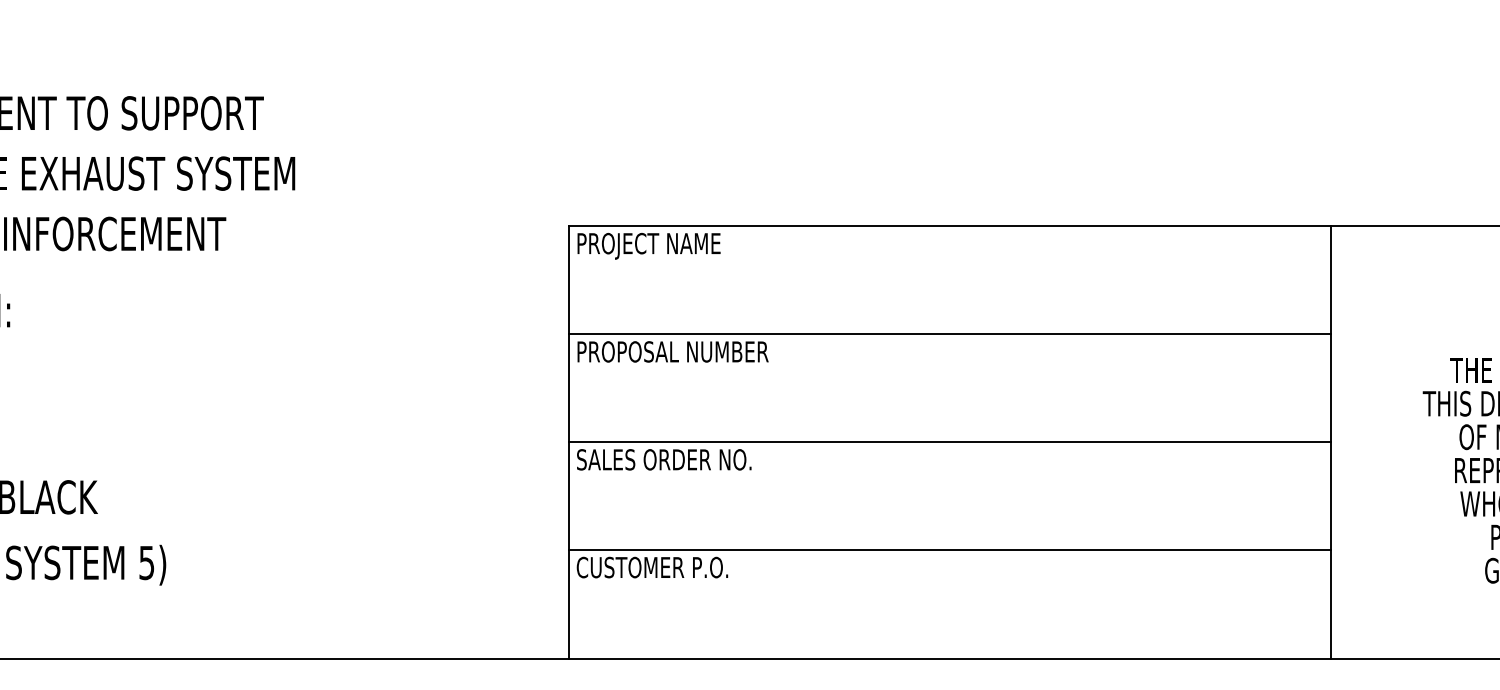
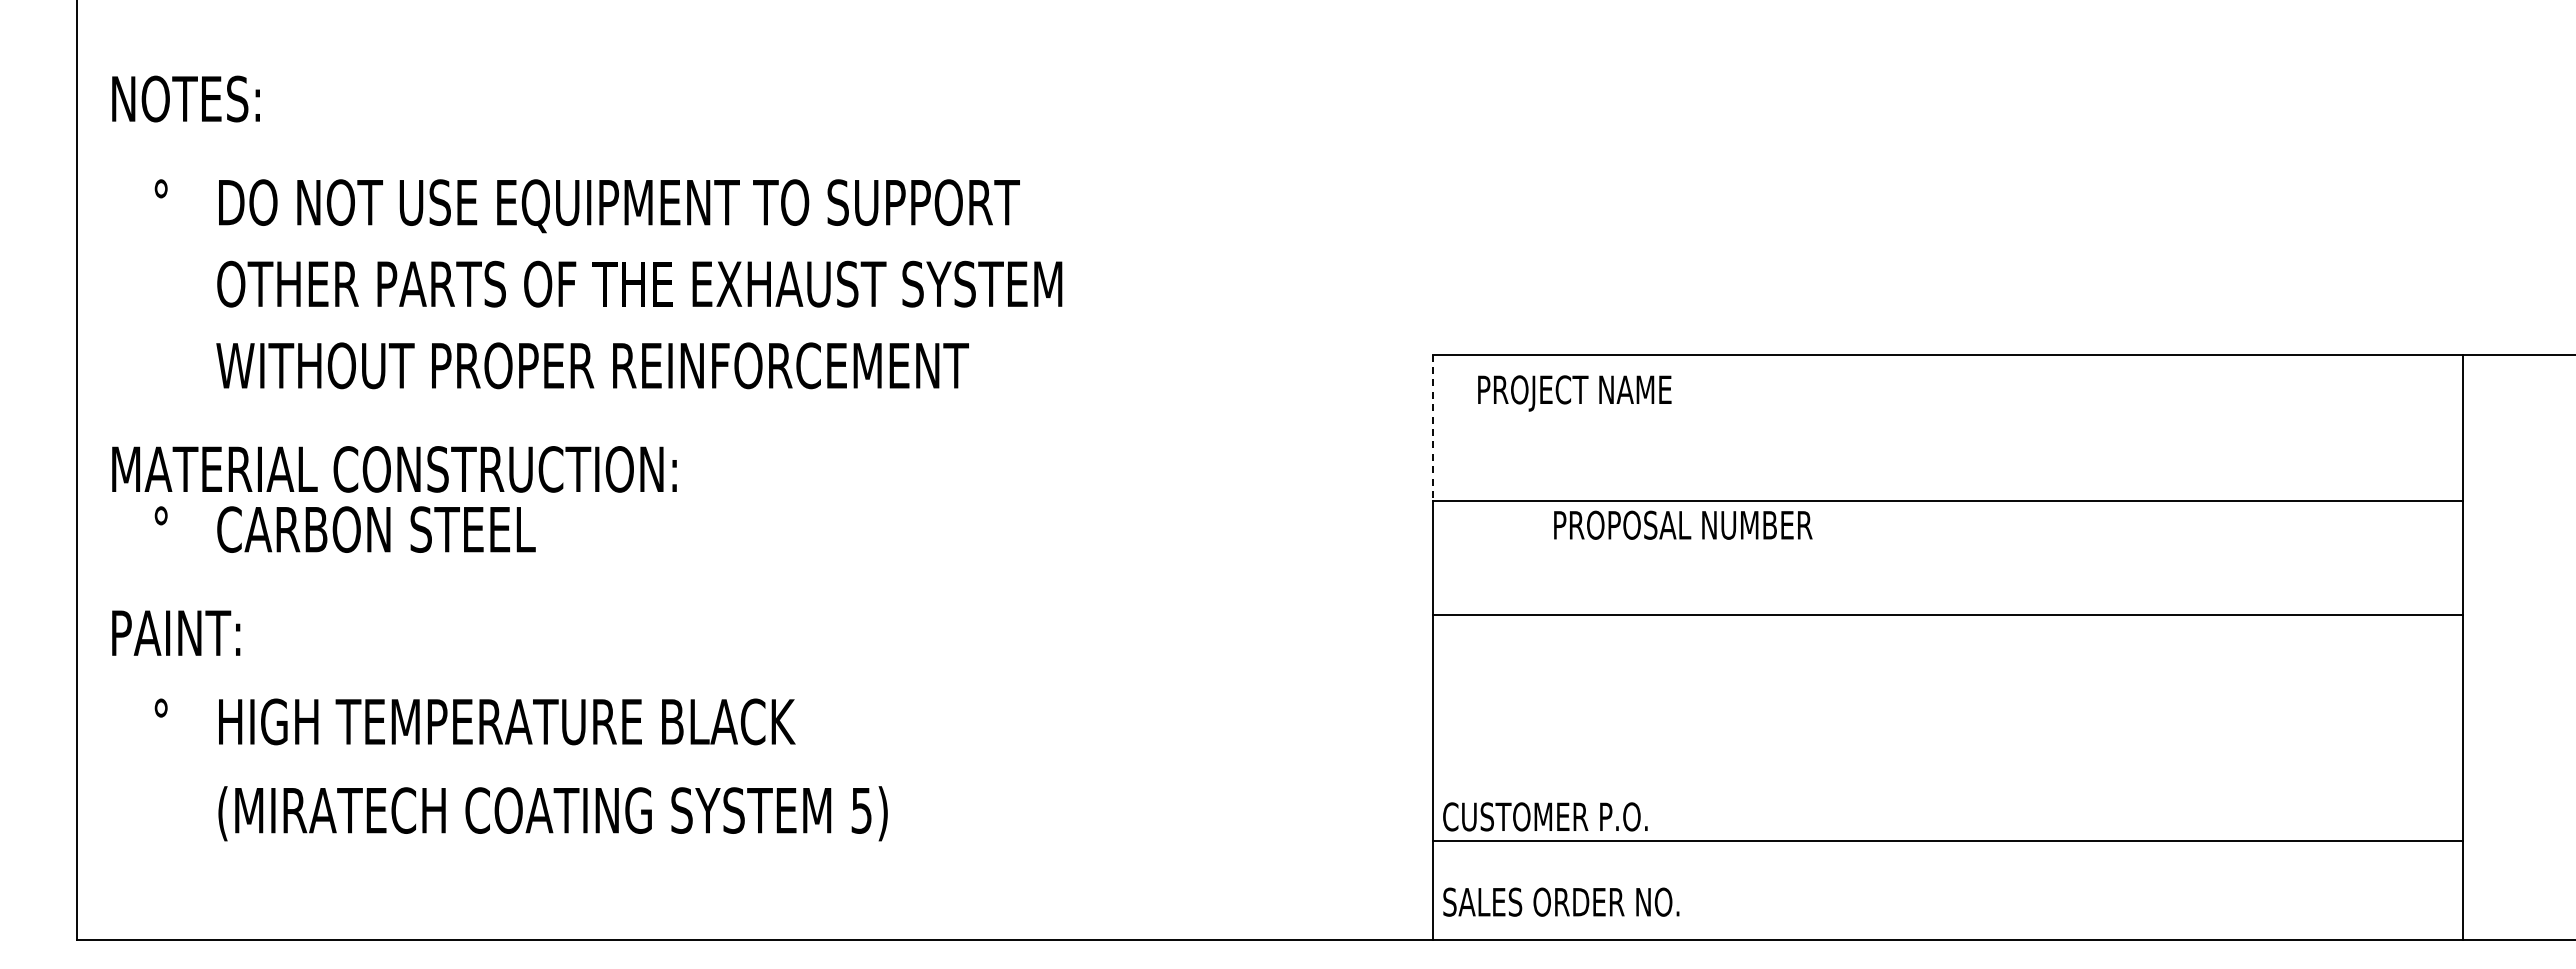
text: (648, 246) -> (1574, 393), moved
line: (568, 280) -> (1432, 428), solid -> dashed
text: (673, 351) -> (1683, 524), moved
line: (949, 442) -> (1947, 615), moved
text: (664, 459) -> (1561, 901), moved
line: (949, 550) -> (1947, 840), moved

